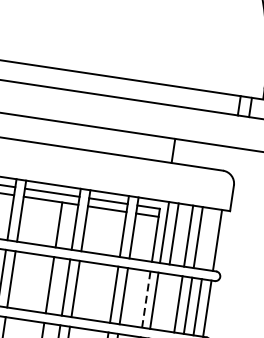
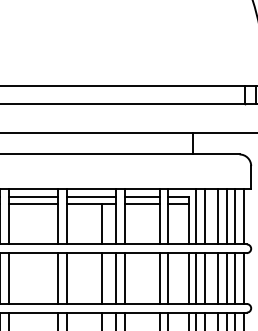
line: (208, 238) -> (235, 216), added
line: (145, 300) -> (188, 279), dashed -> solid
line: (163, 302) -> (204, 278), added

